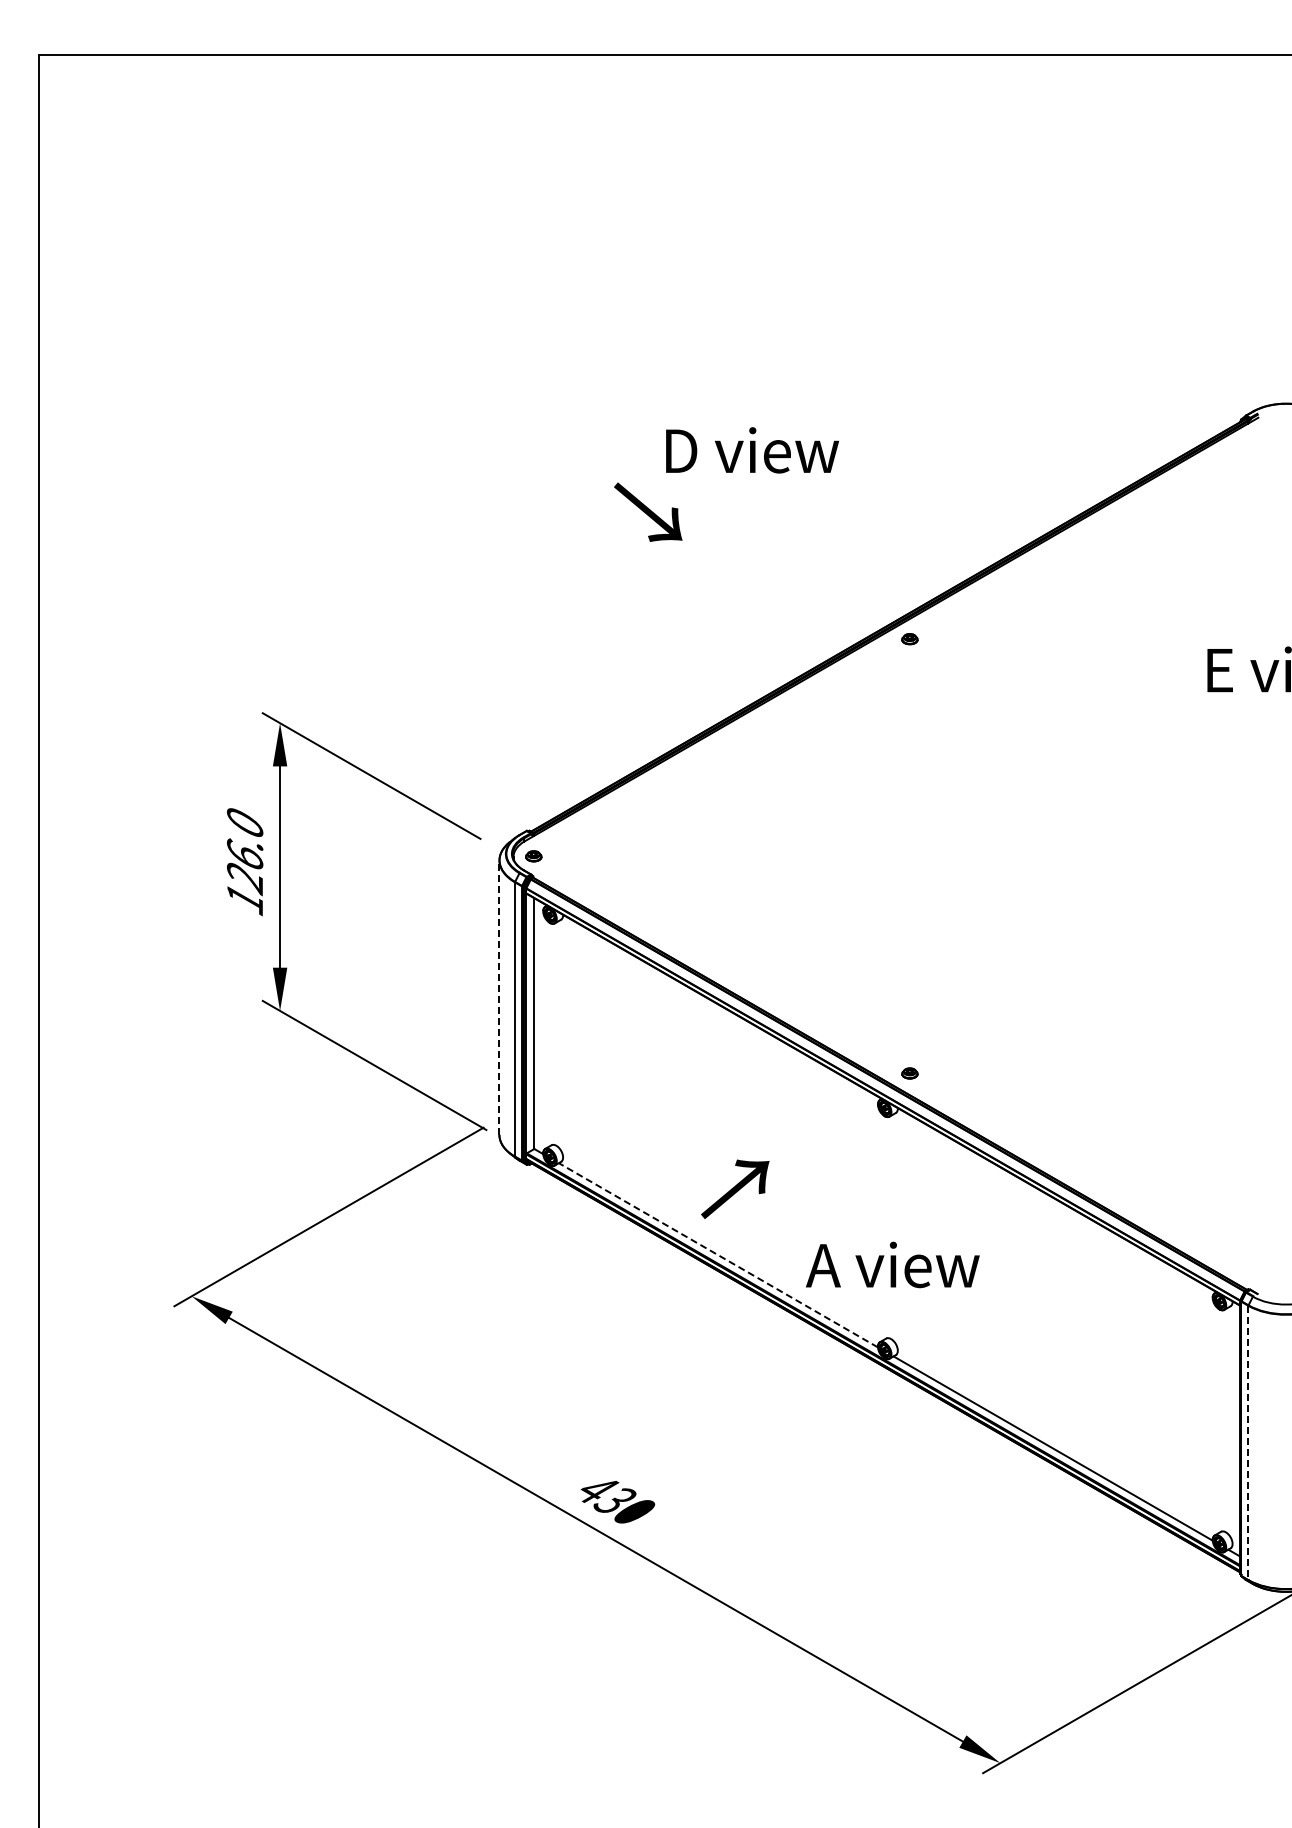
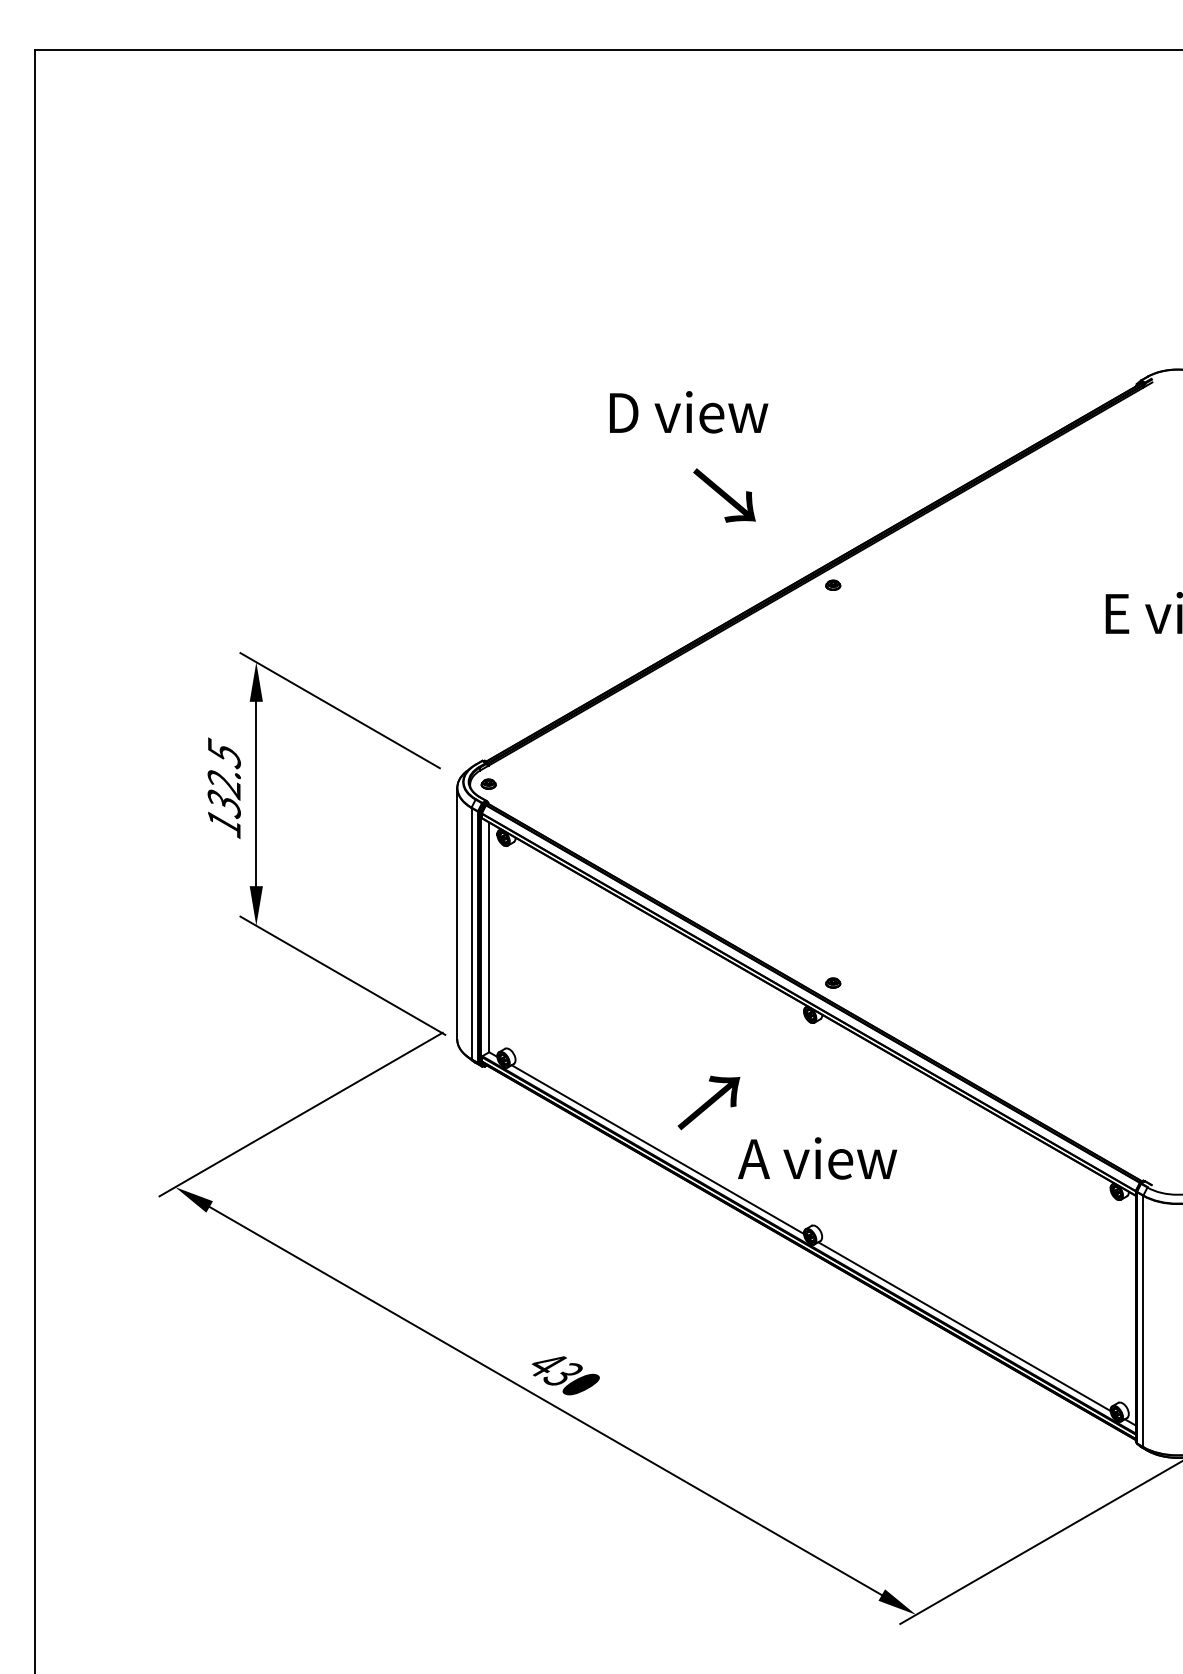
text: (648, 511) -> (724, 494), moved
text: (245, 850) -> (224, 778), 126.0 -> 132.5
line: (499, 997) -> (457, 913), dashed -> solid
text: (735, 1188) -> (709, 1102), moved
line: (717, 1255) -> (656, 1149), dashed -> solid
line: (1248, 1443) -> (1143, 1322), dashed -> solid

